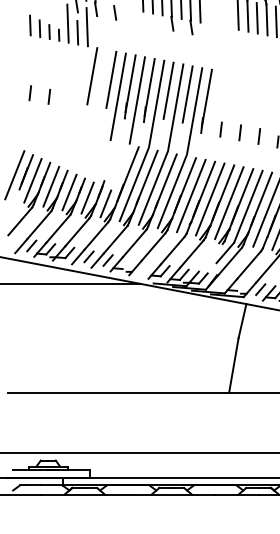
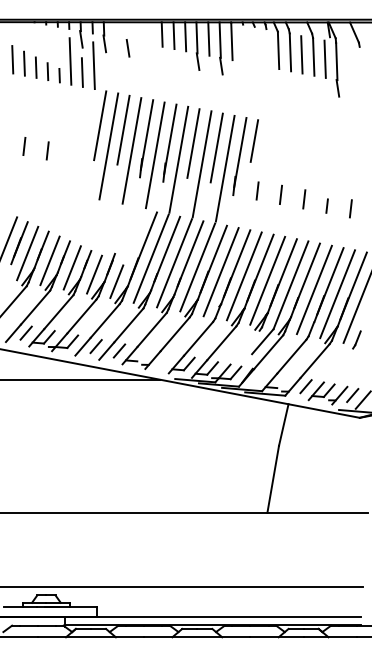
line: (20, 22) -> (12, 59), added
line: (218, 88) -> (254, 140), added
line: (99, 93) -> (108, 146), added

